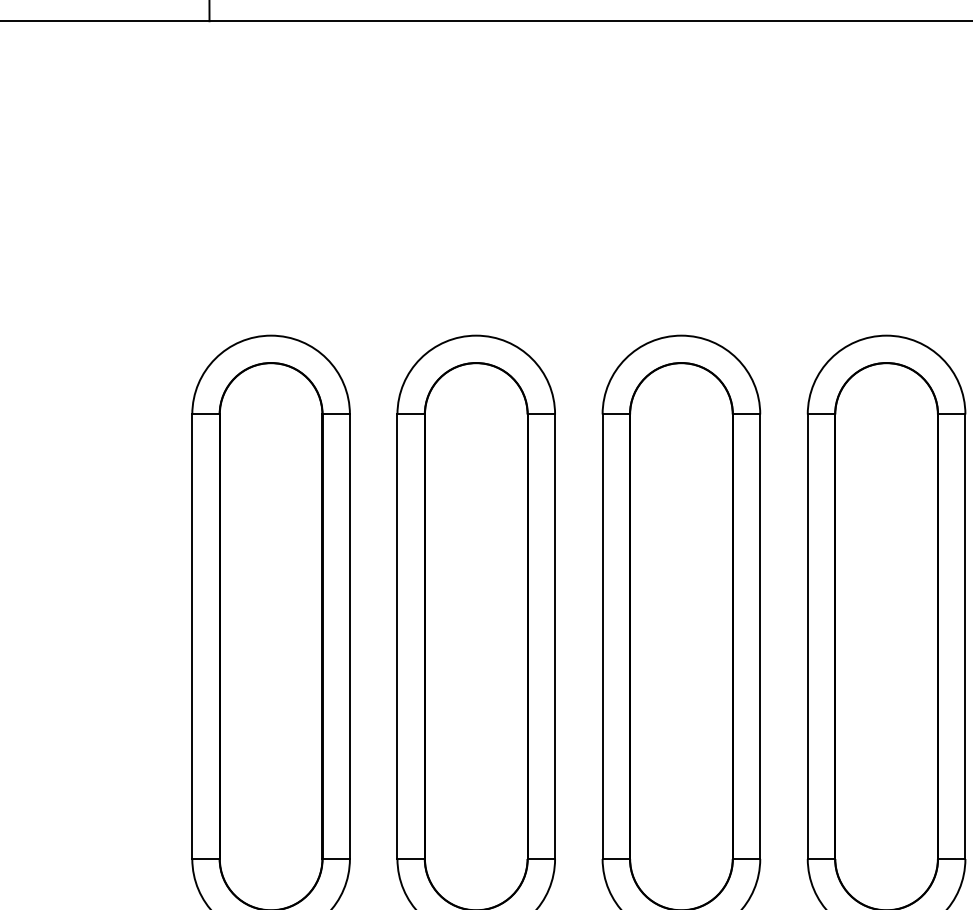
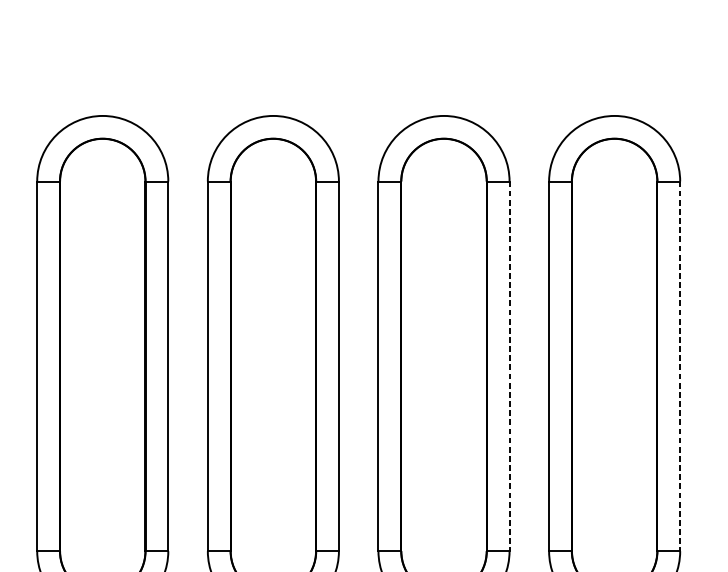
line: (760, 637) -> (509, 366), solid -> dashed
line: (965, 637) -> (680, 366), solid -> dashed

